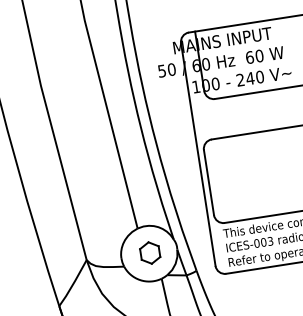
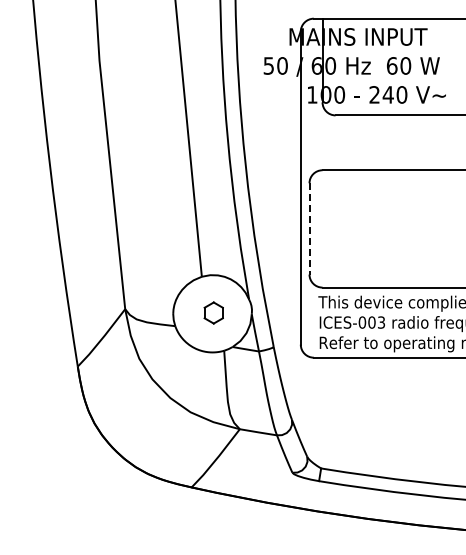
line: (208, 182) -> (309, 228), solid -> dashed
part: (149, 252) -> (213, 312), size x0.7

